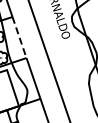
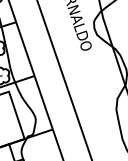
line: (19, 37) -> (25, 49), dashed -> solid

